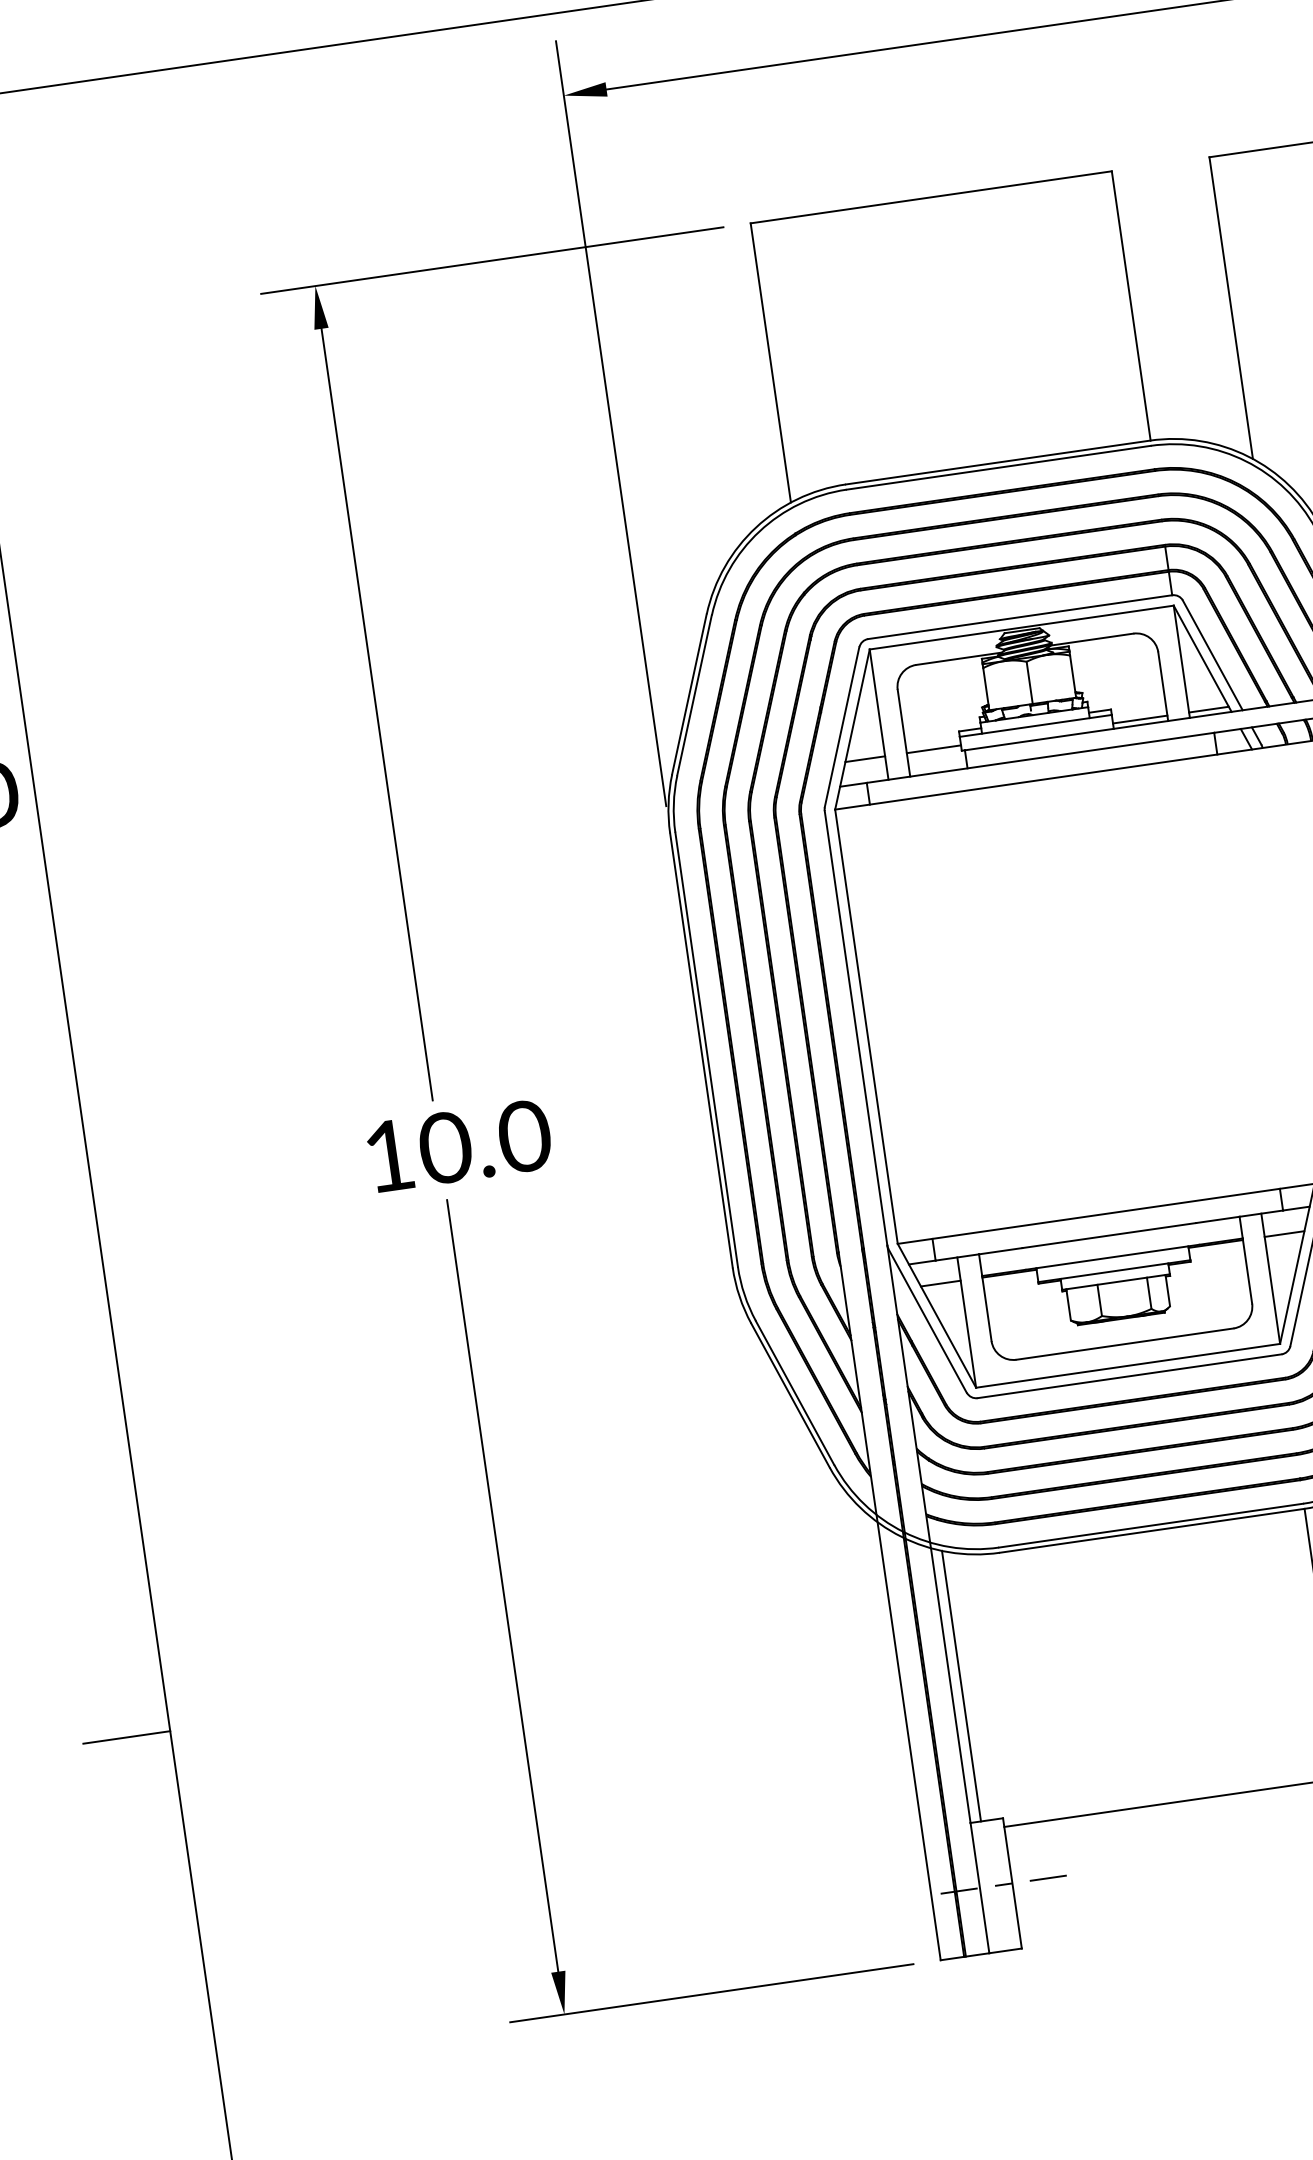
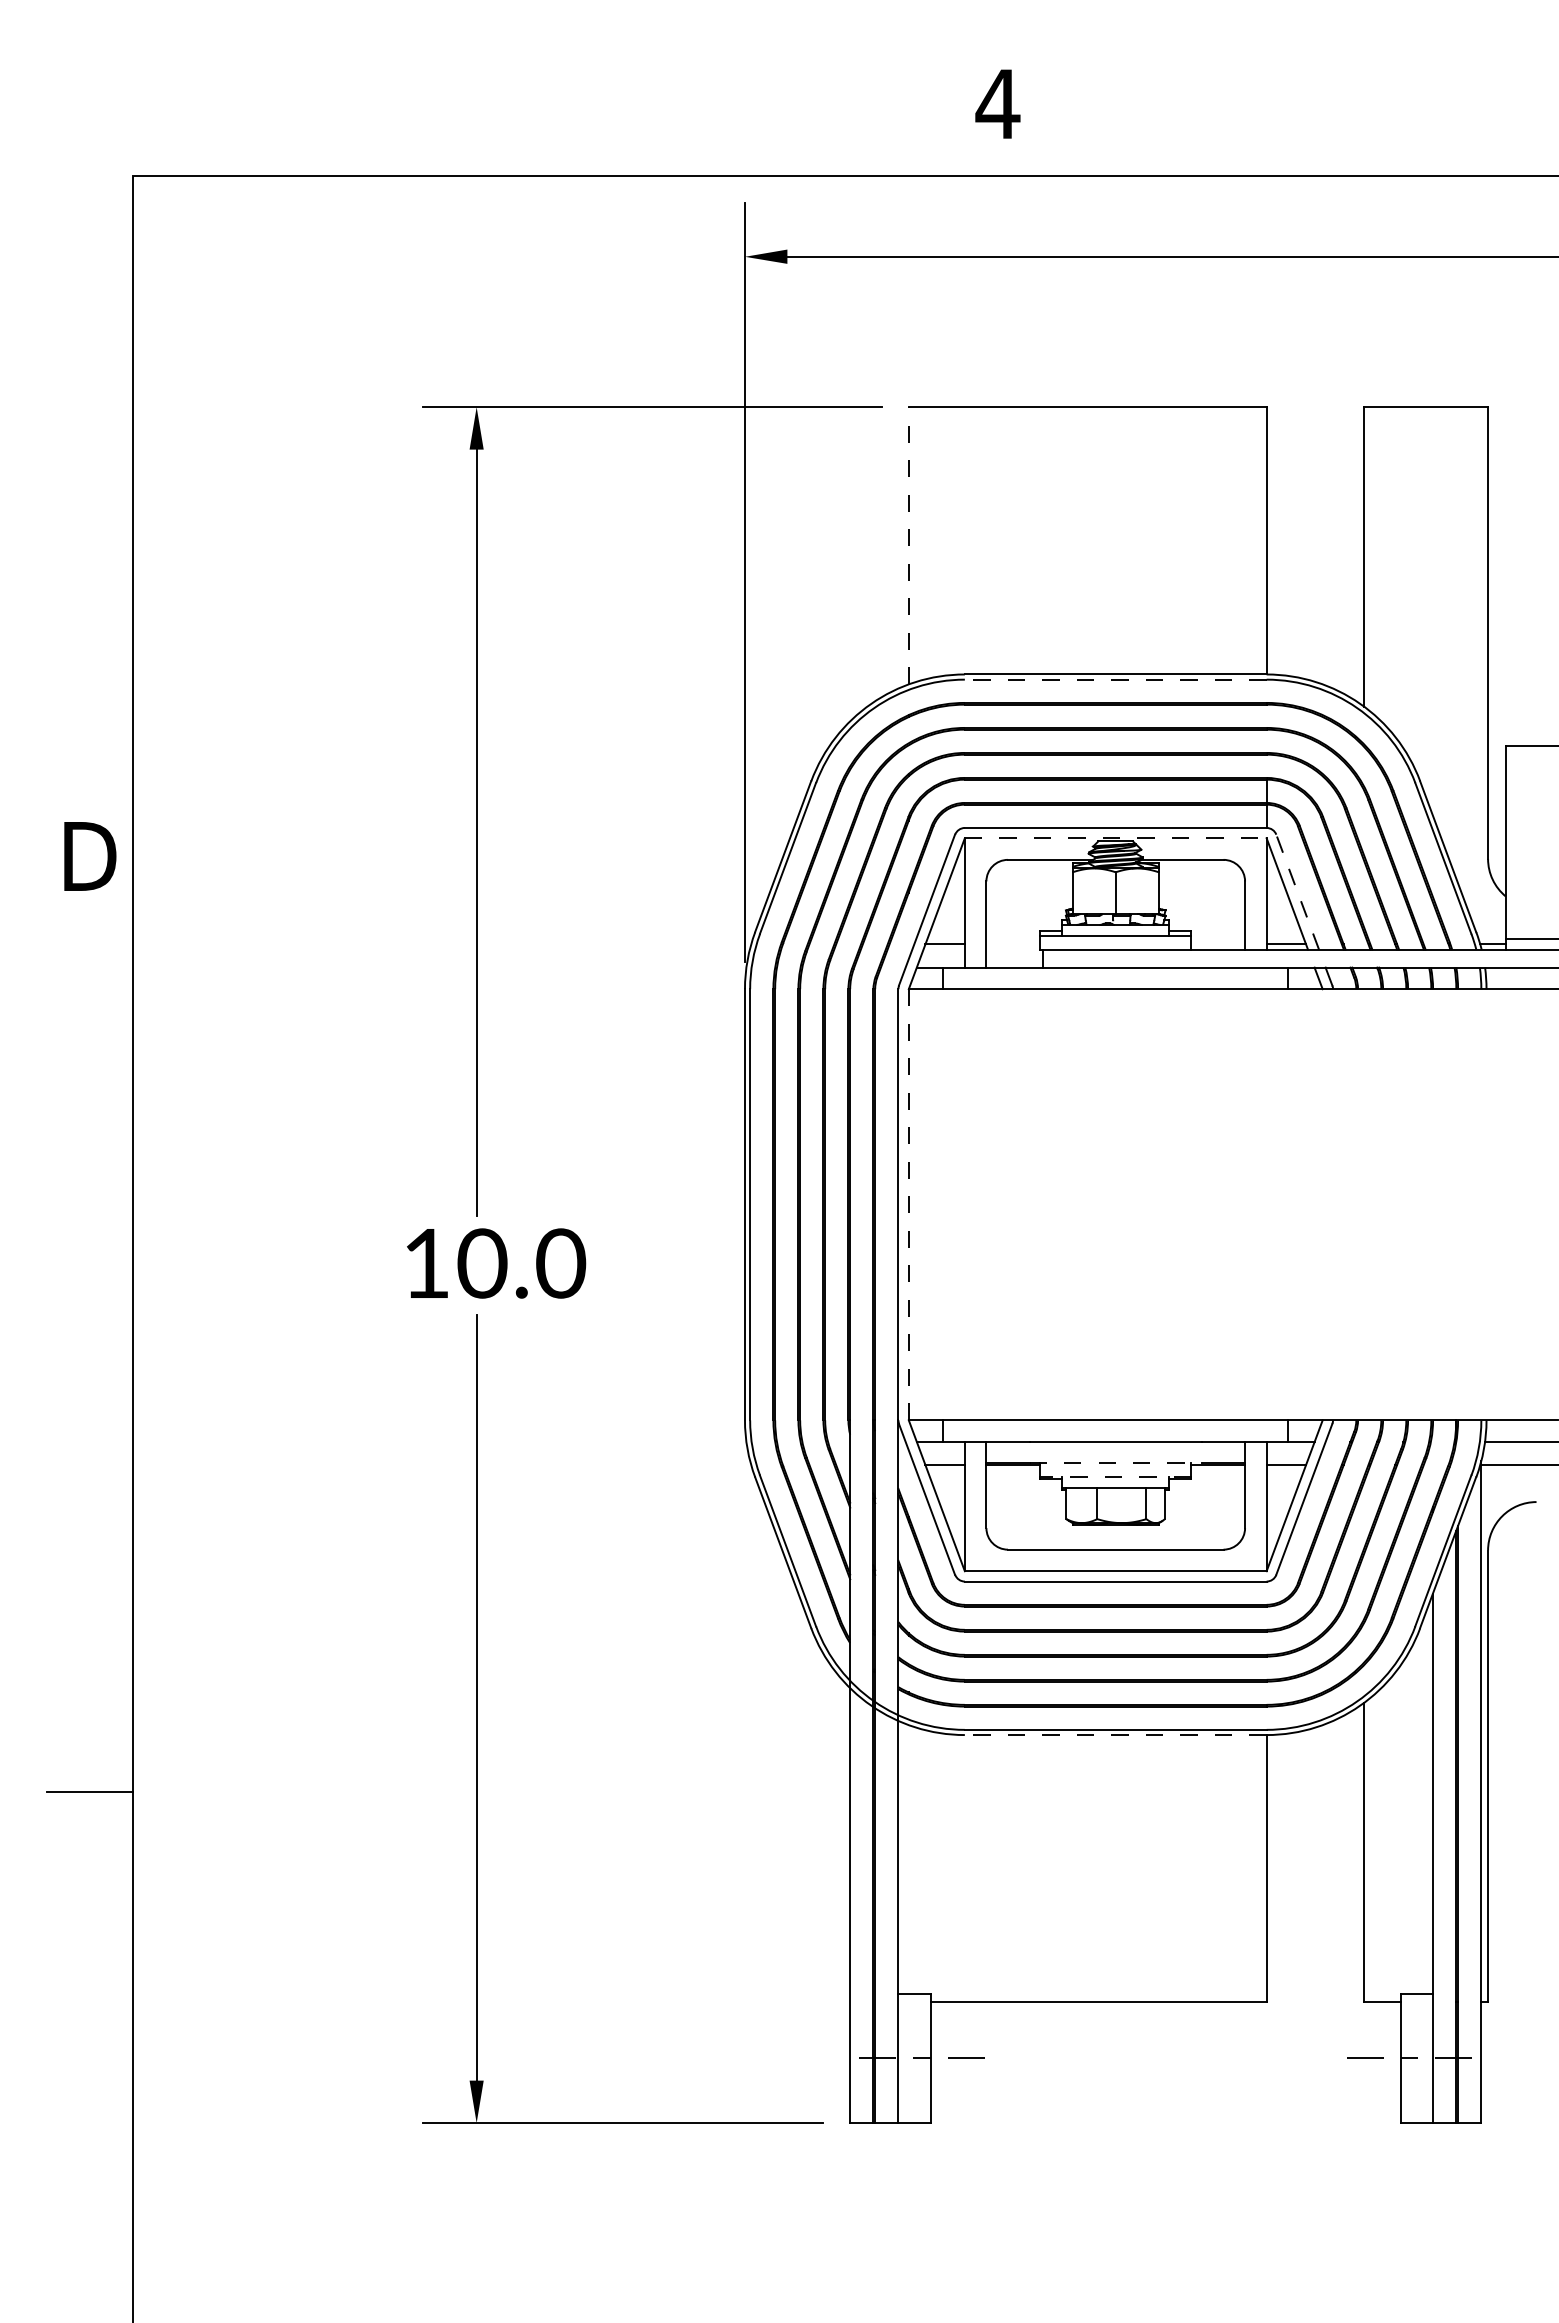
line: (770, 362) -> (908, 545), solid -> dashed
line: (998, 467) -> (1115, 679), solid -> dashed
line: (1021, 627) -> (1115, 838), solid -> dashed
line: (1212, 654) -> (1297, 891), solid -> dashed
line: (1140, 719) -> (1218, 944), removed
line: (934, 749) -> (1013, 944), removed
line: (866, 1026) -> (908, 1204), solid -> dashed
line: (1113, 1257) -> (1116, 1463), solid -> dashed
line: (1114, 1271) -> (1115, 1477), solid -> dashed
line: (1151, 1531) -> (1115, 1735), solid -> dashed
line: (961, 1686) -> (908, 1859), removed

